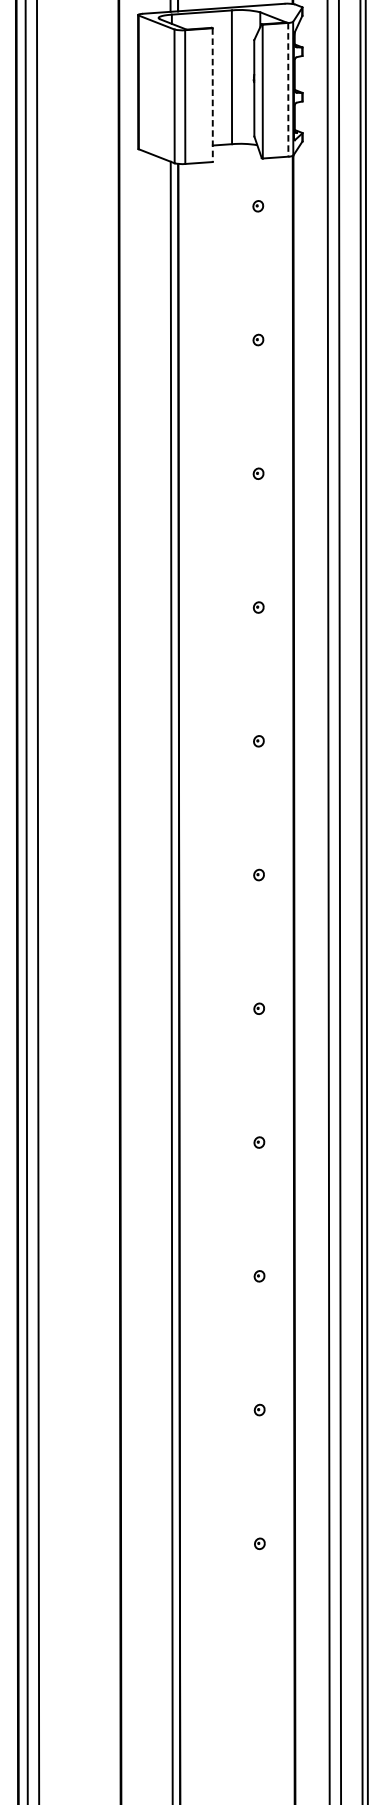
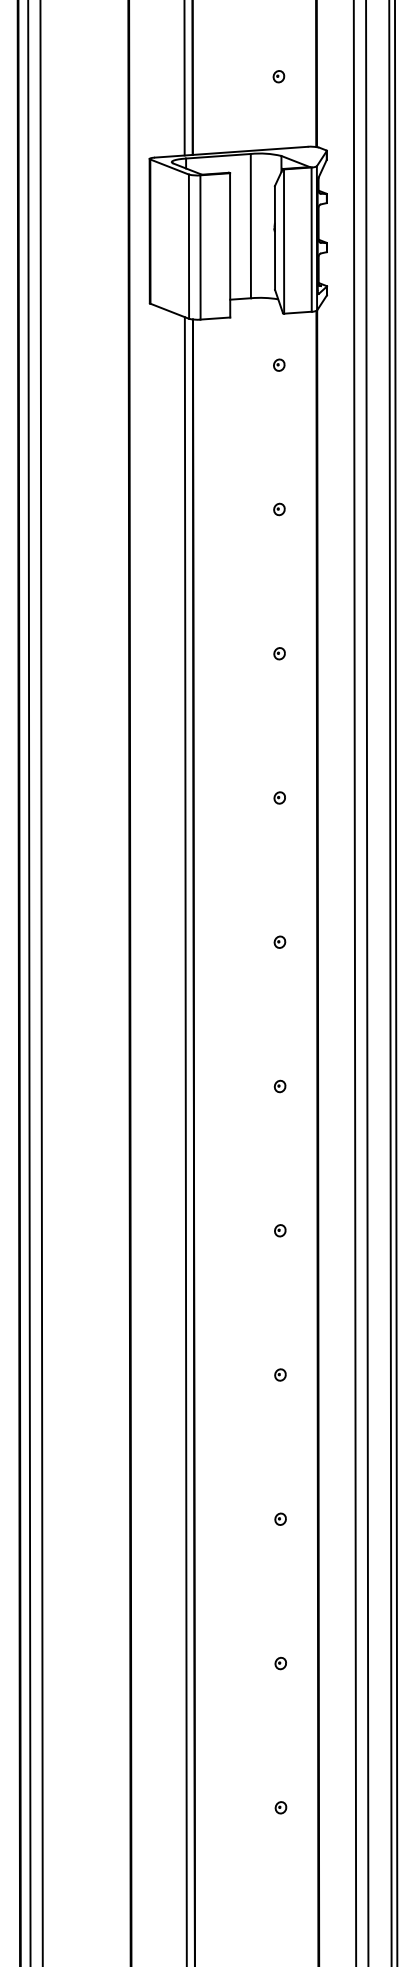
line: (288, 90) -> (311, 240), dashed -> solid
line: (213, 95) -> (230, 245), dashed -> solid

